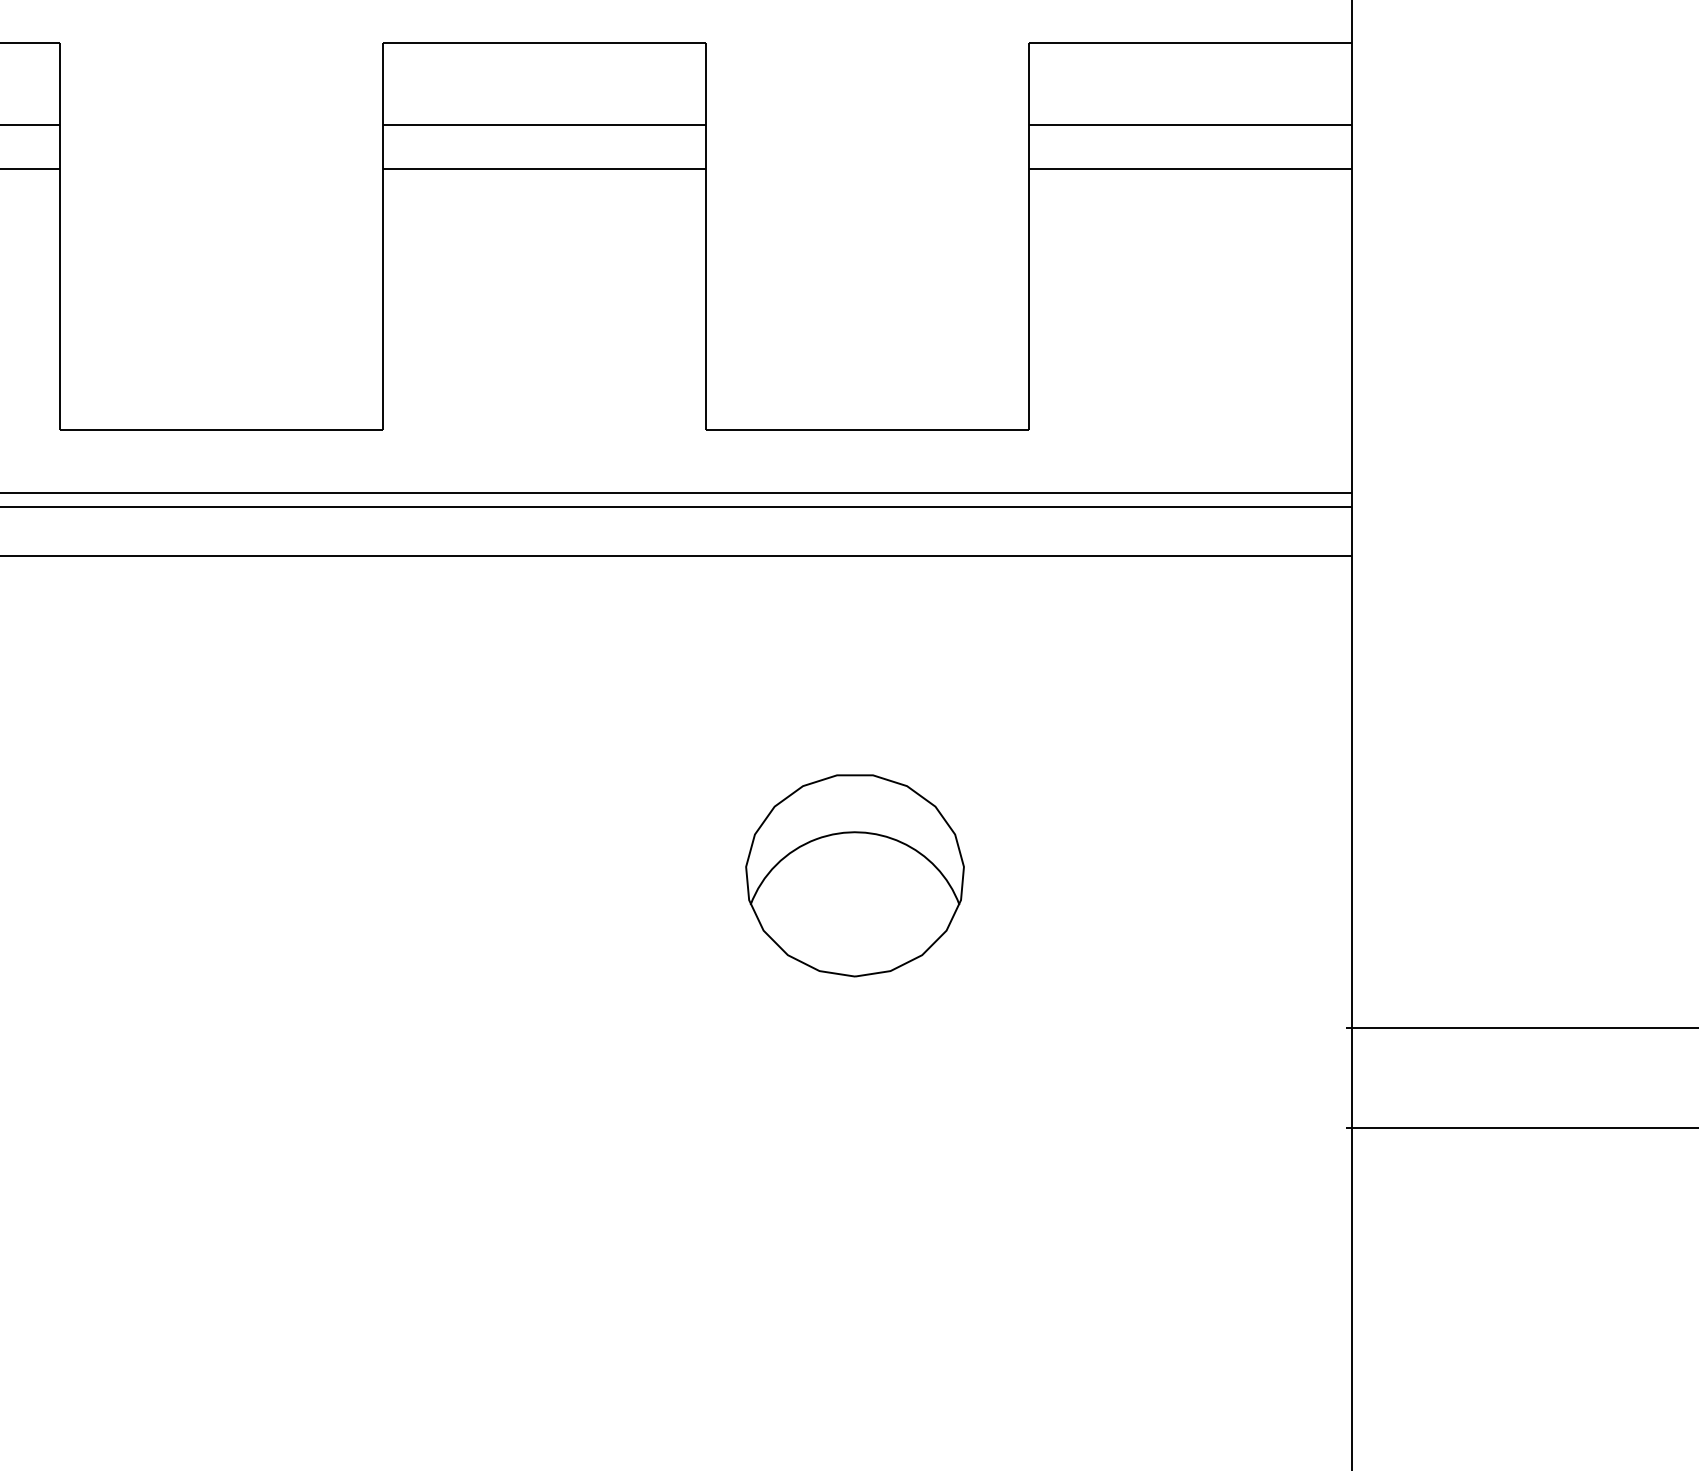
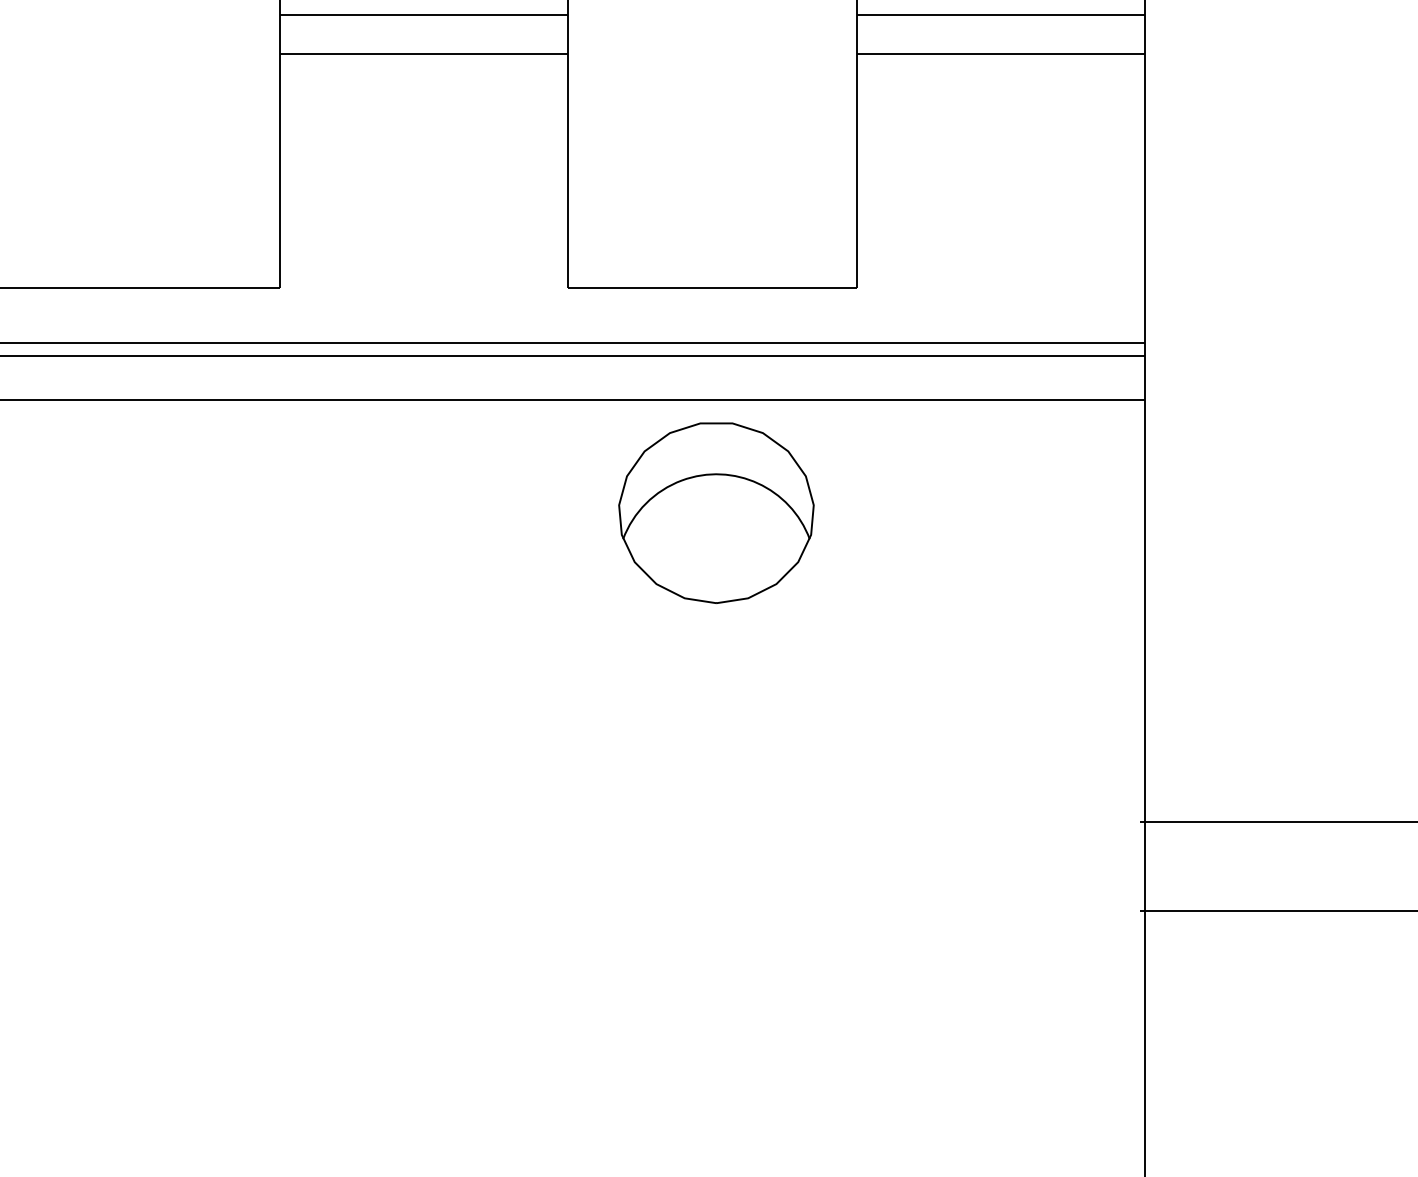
part: (854, 875) -> (715, 512), moved

